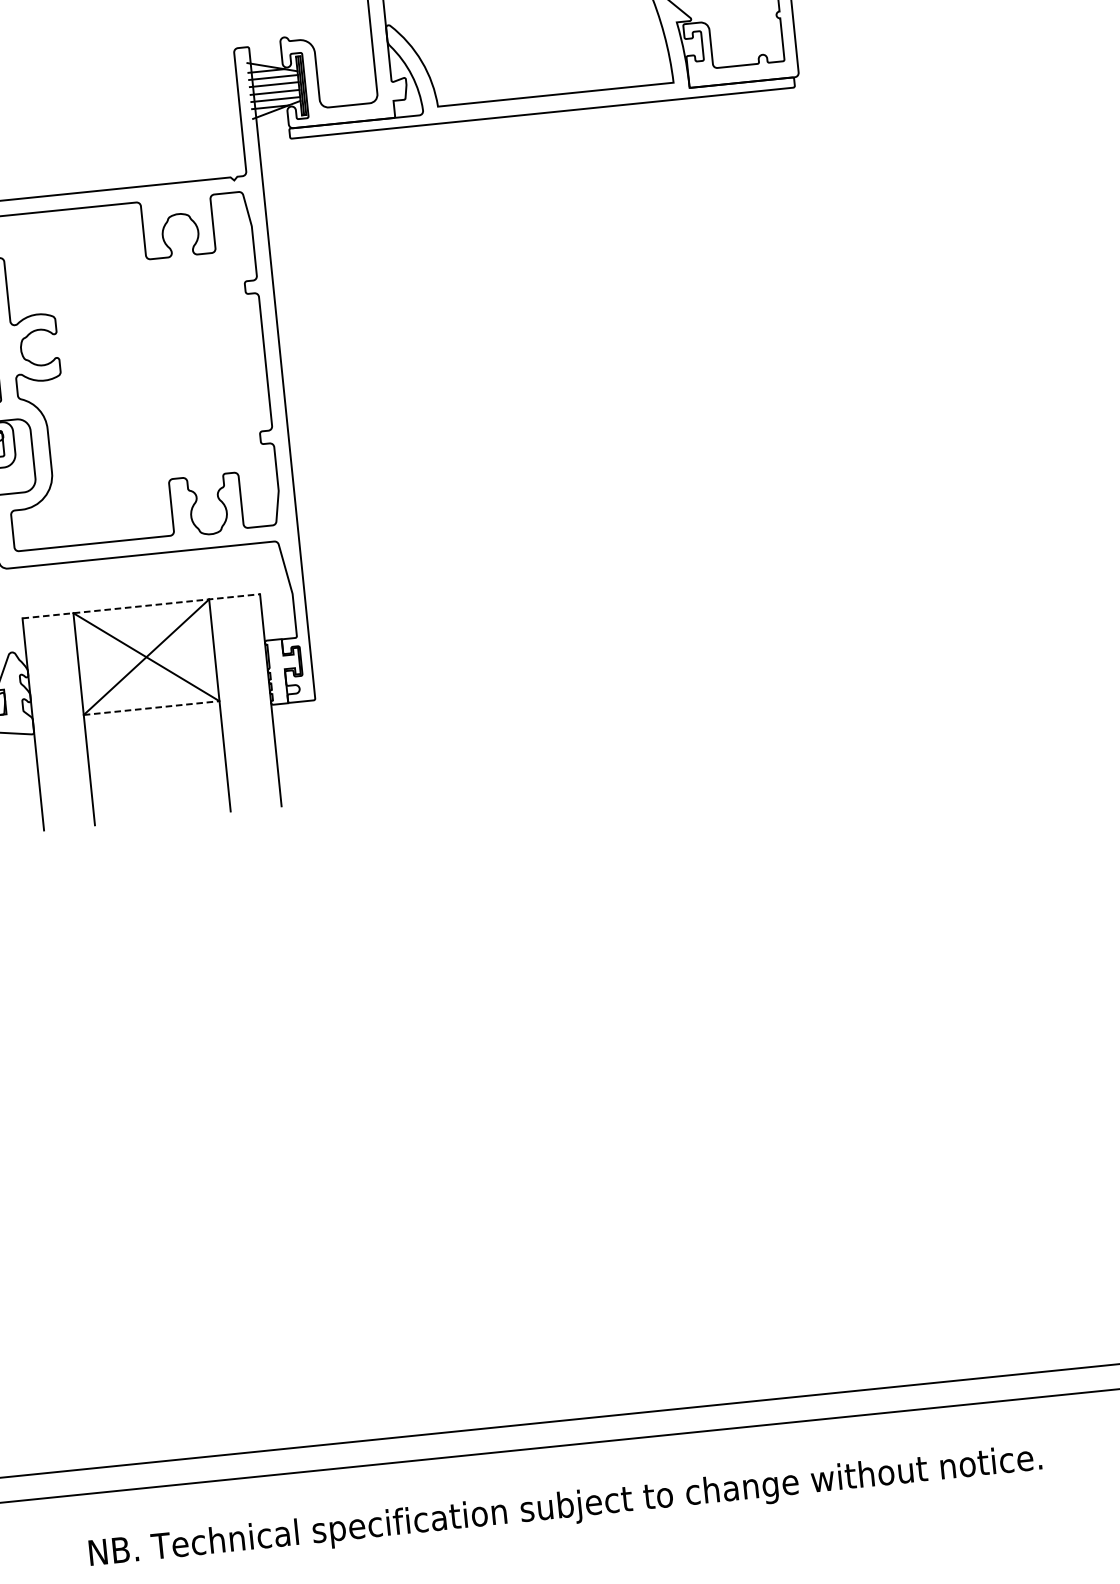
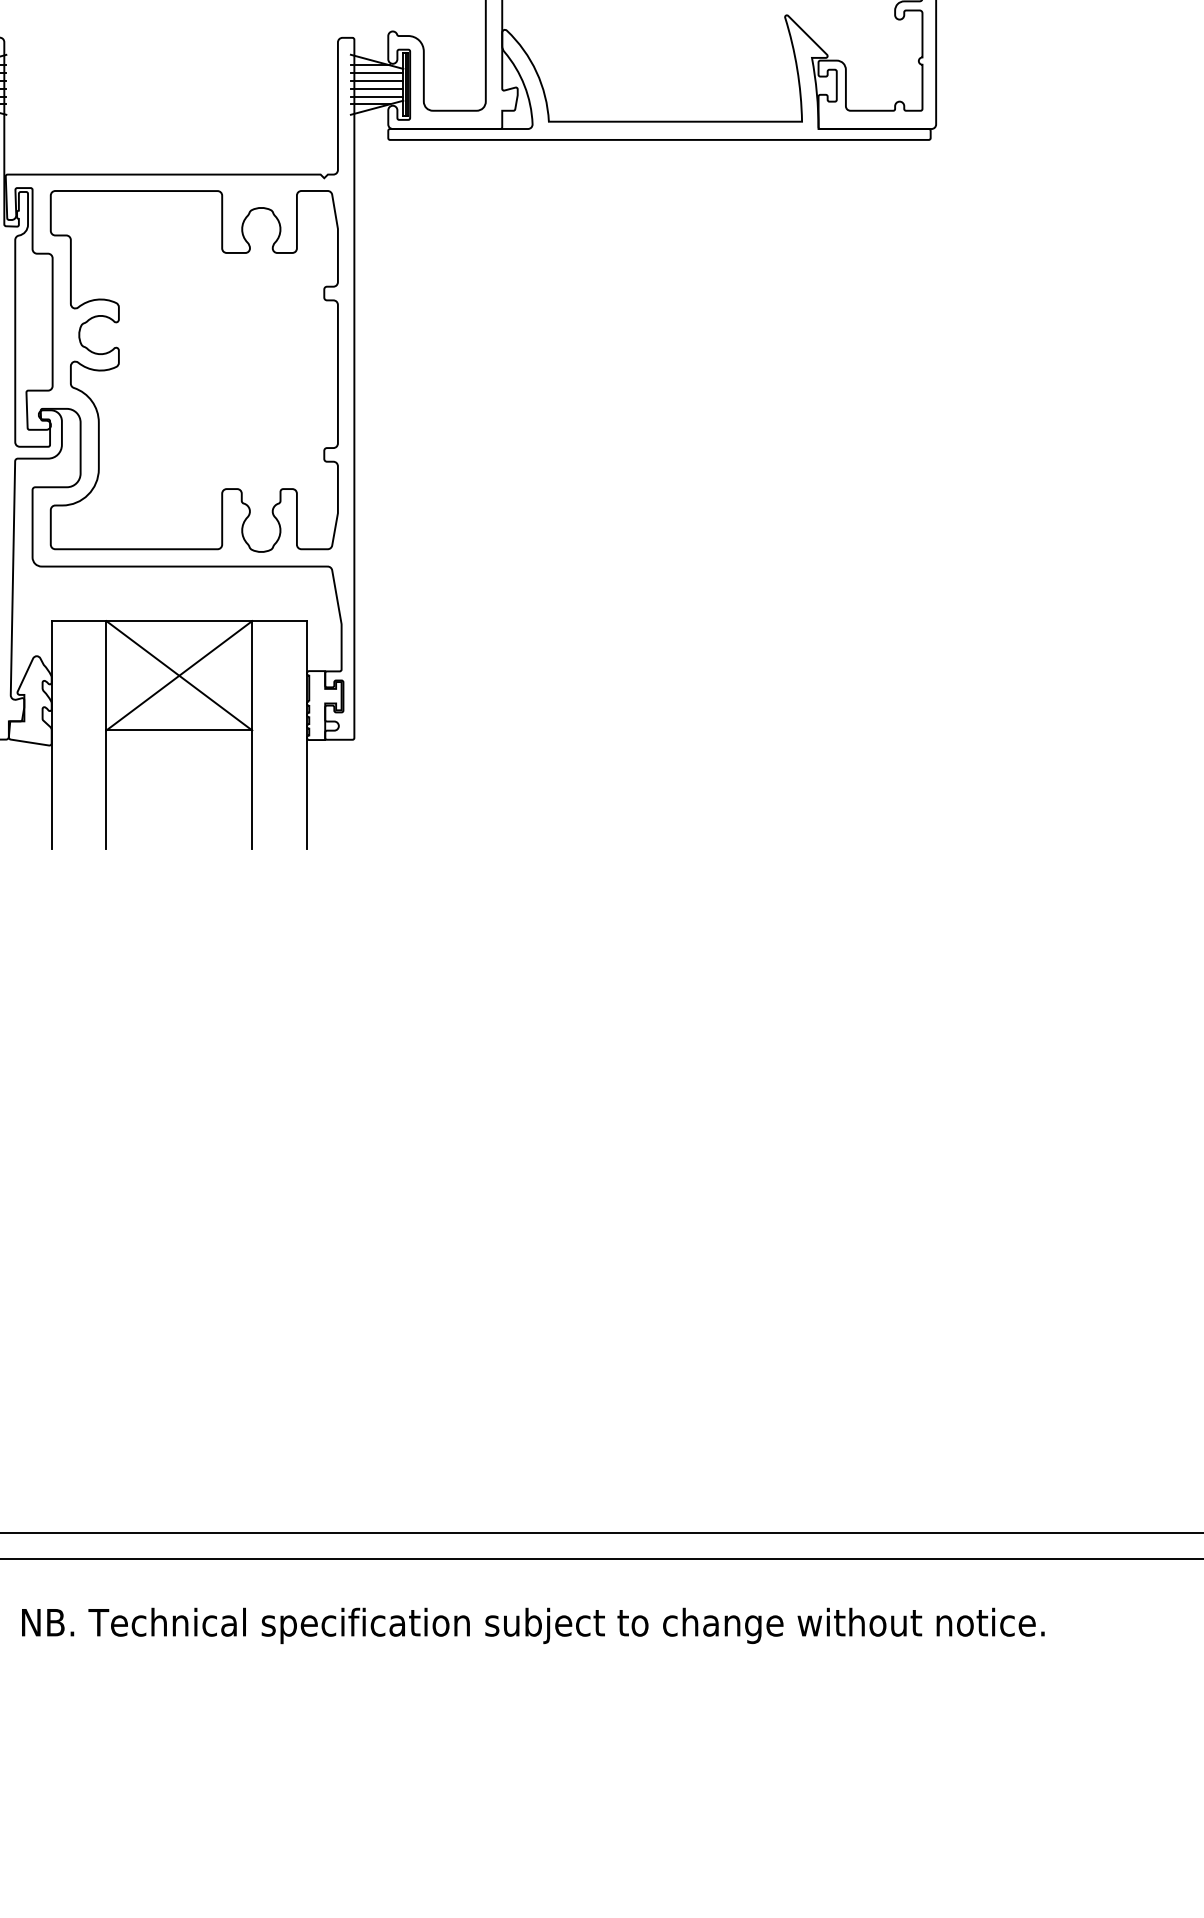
line: (141, 606) -> (179, 621), dashed -> solid
line: (151, 708) -> (179, 730), dashed -> solid

